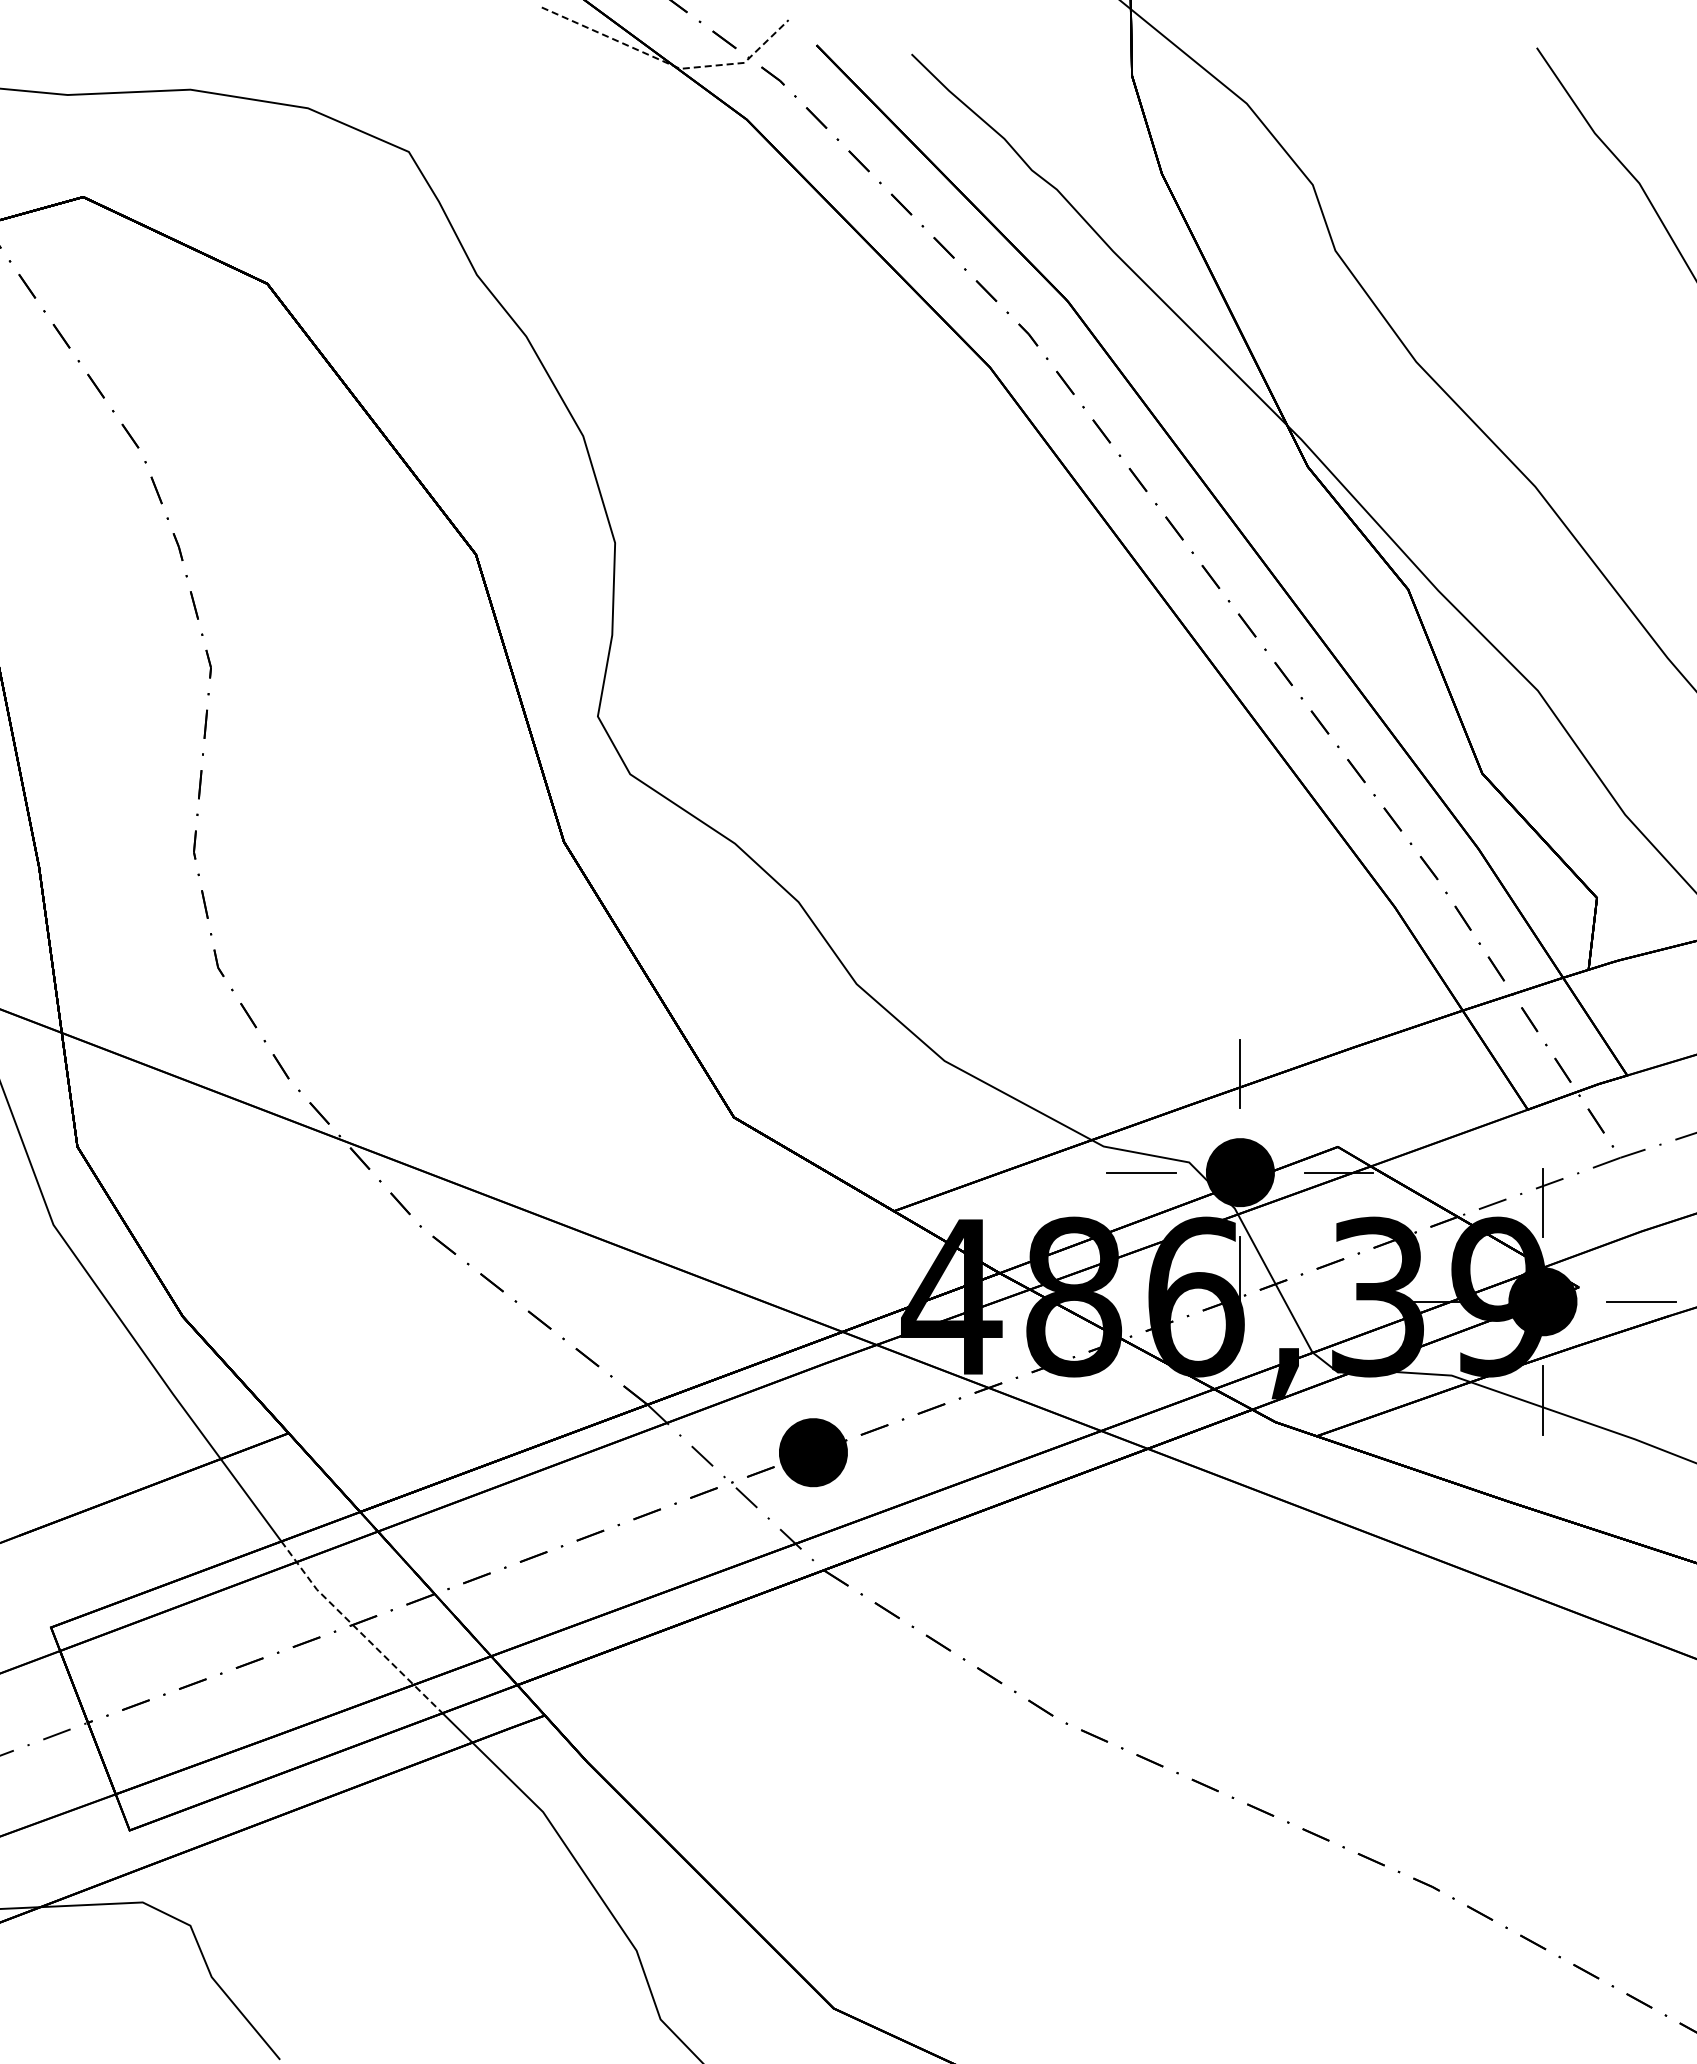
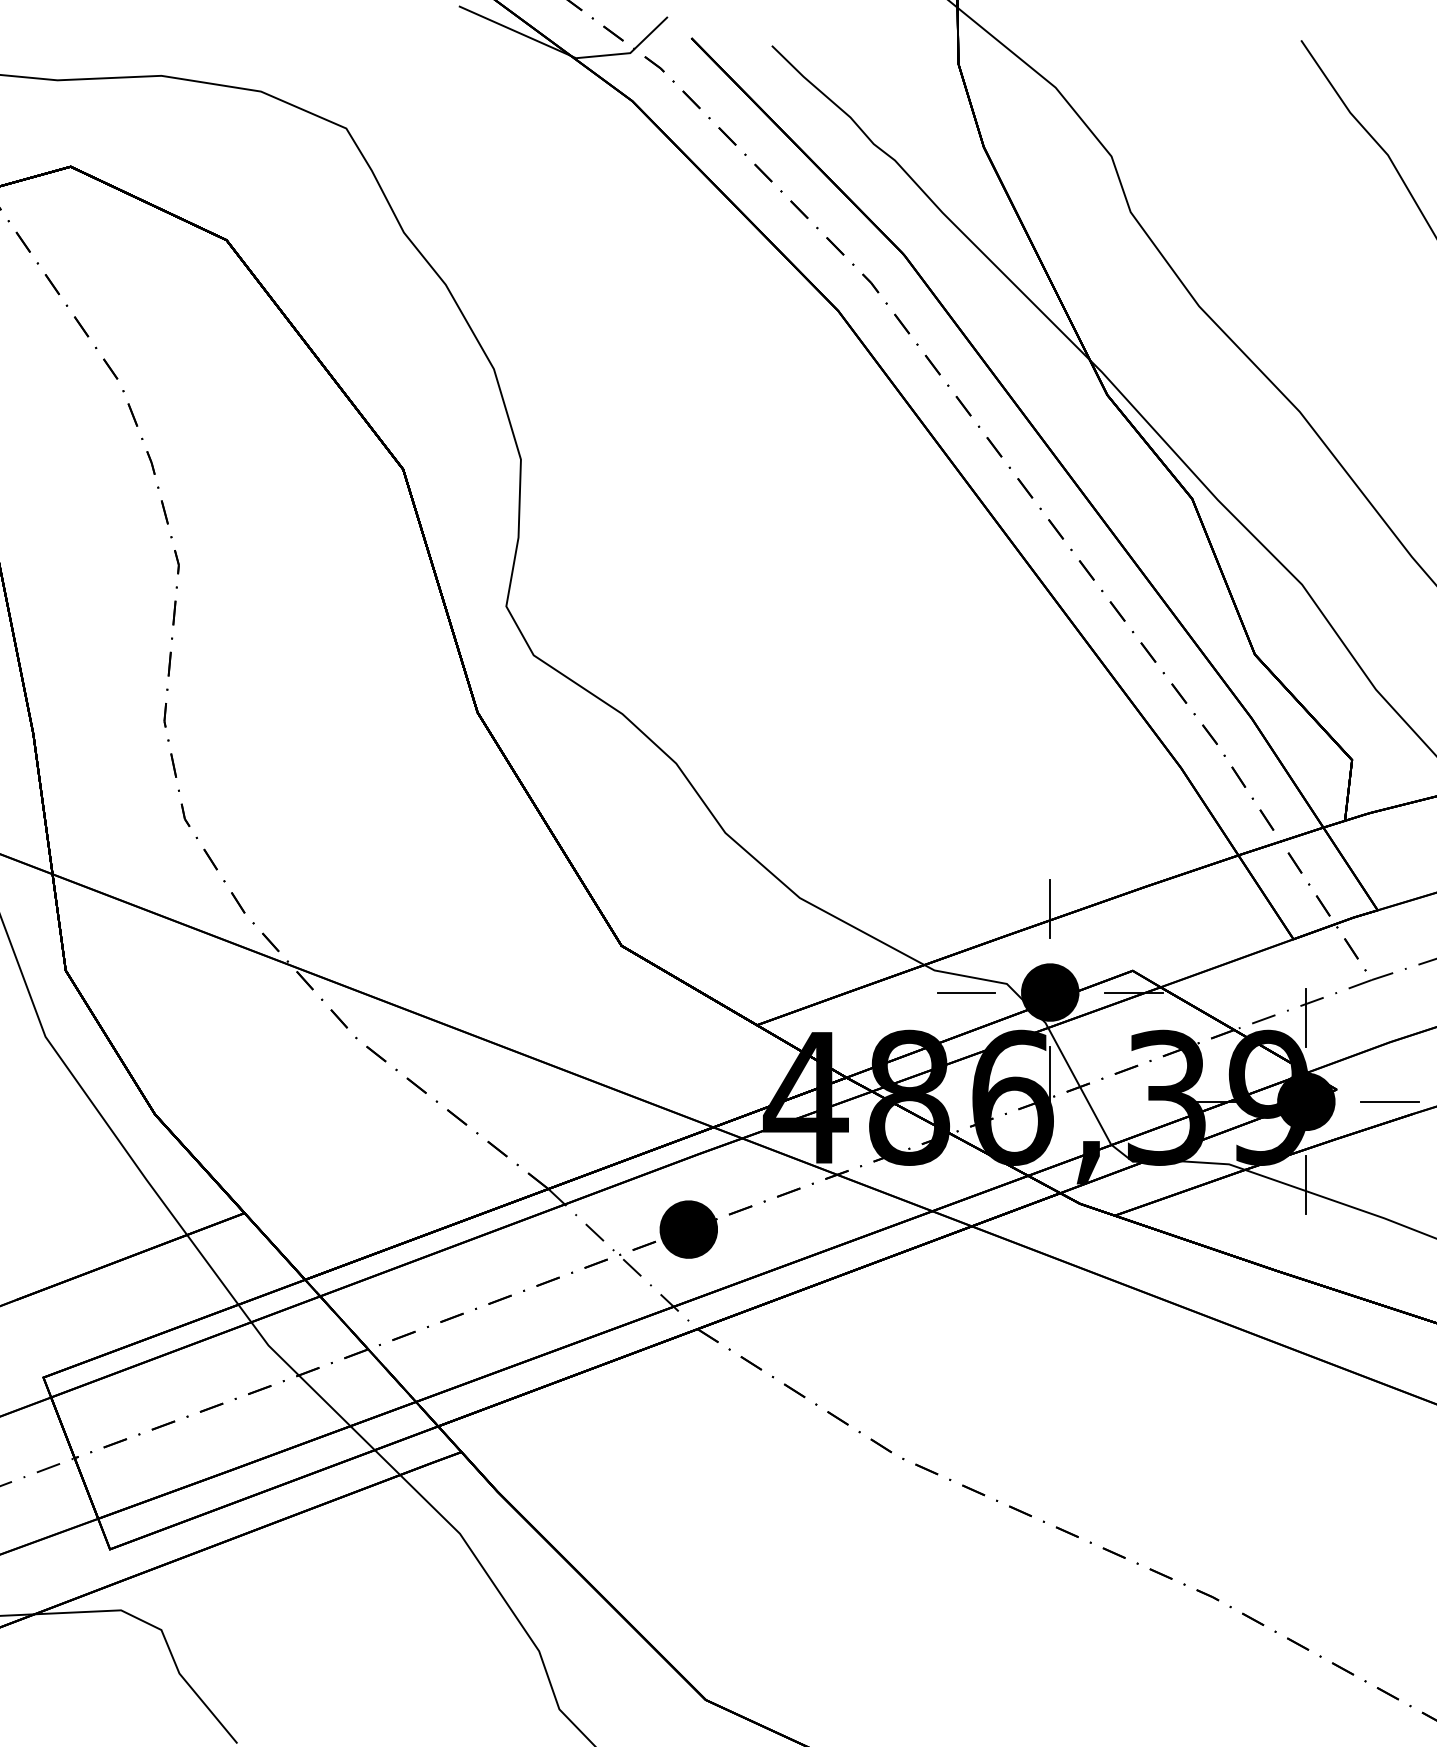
line: (670, 64) -> (567, 54), dashed -> solid
line: (357, 1629) -> (302, 1379), dashed -> solid

